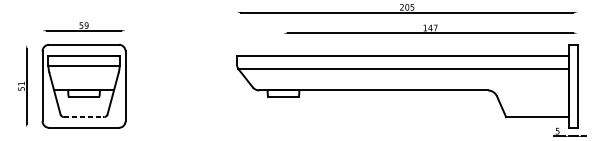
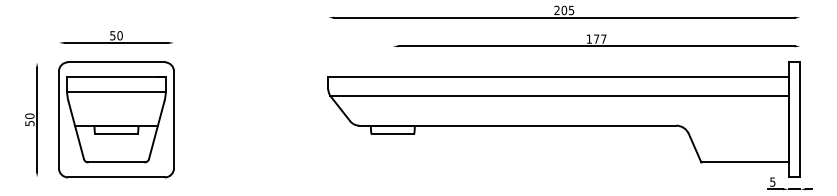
text: (86, 25) -> (119, 35), 59 -> 50
text: (430, 27) -> (596, 38), 147 -> 177
text: (21, 83) -> (29, 115), 51 -> 50
line: (84, 117) -> (116, 162), dashed -> solid

